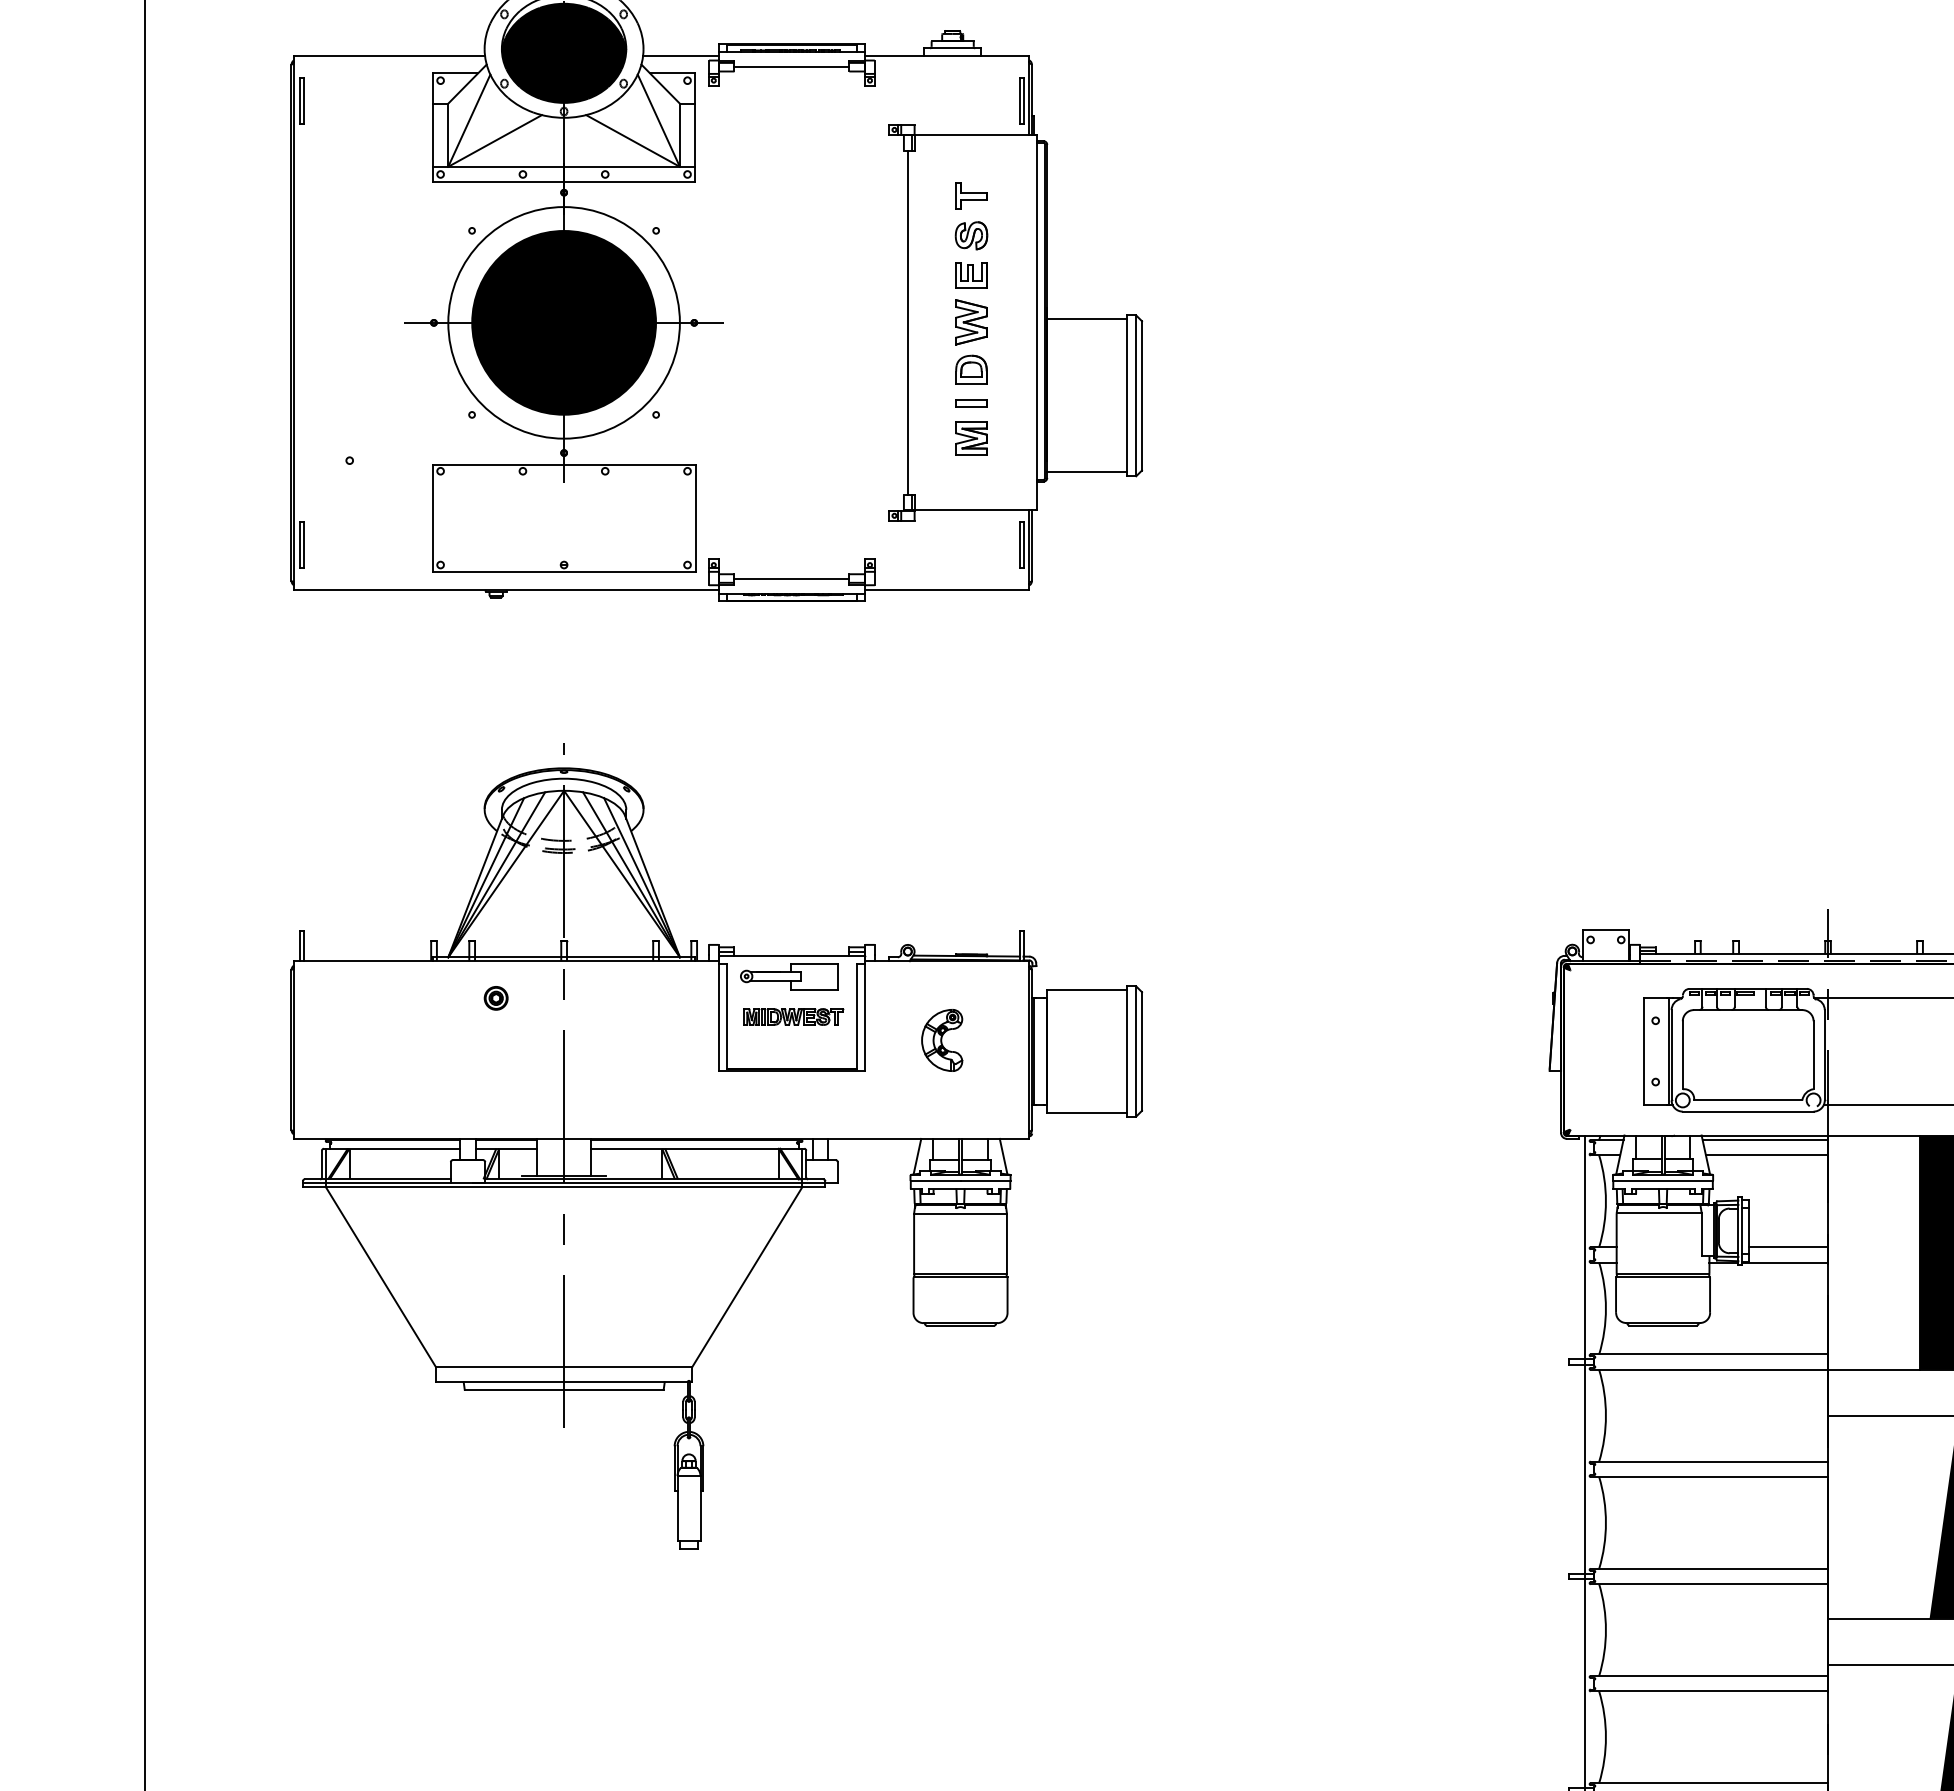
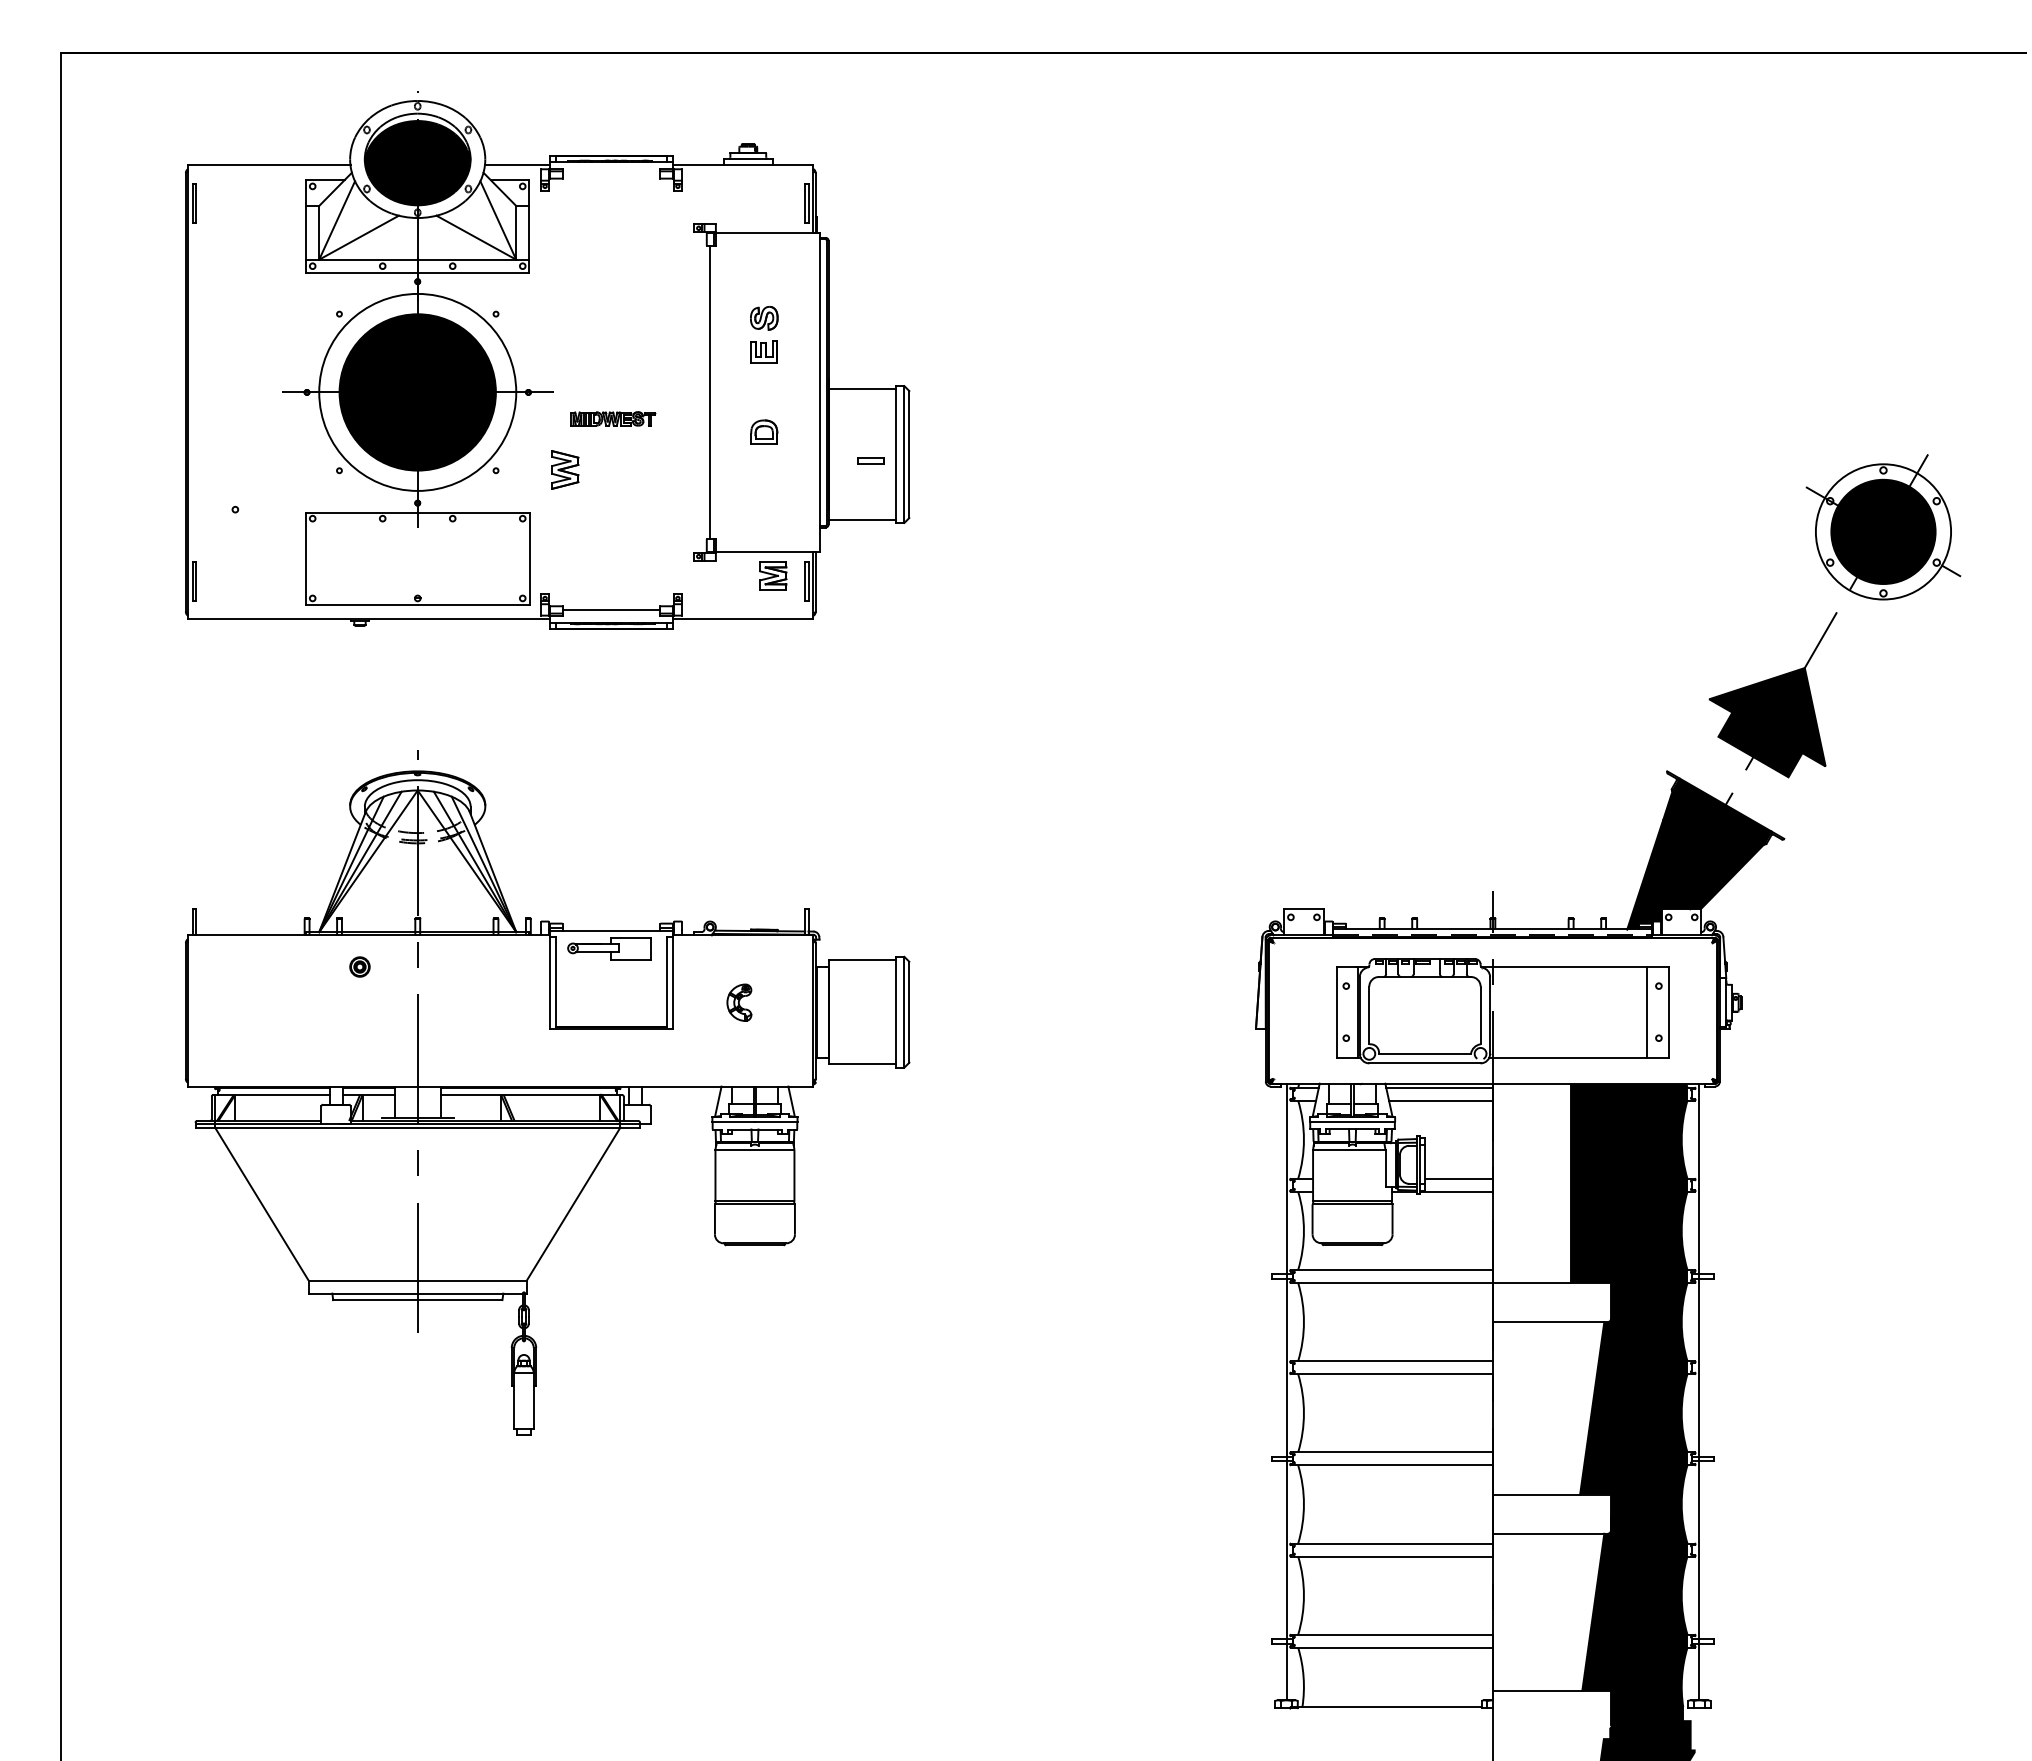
line: (791, 66) -> (611, 174), removed
part: (970, 195) -> (763, 284), removed
part: (971, 321) -> (565, 469), moved
part: (970, 402) -> (870, 460), moved
part: (971, 438) -> (773, 575), moved
part: (794, 1016) -> (613, 418), moved
part: (942, 1040) -> (739, 1002), size x0.7

